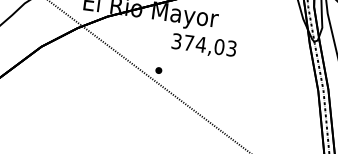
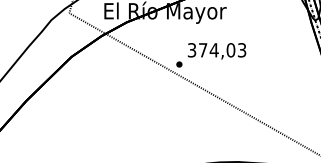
text: (203, 46) -> (216, 51), moved

